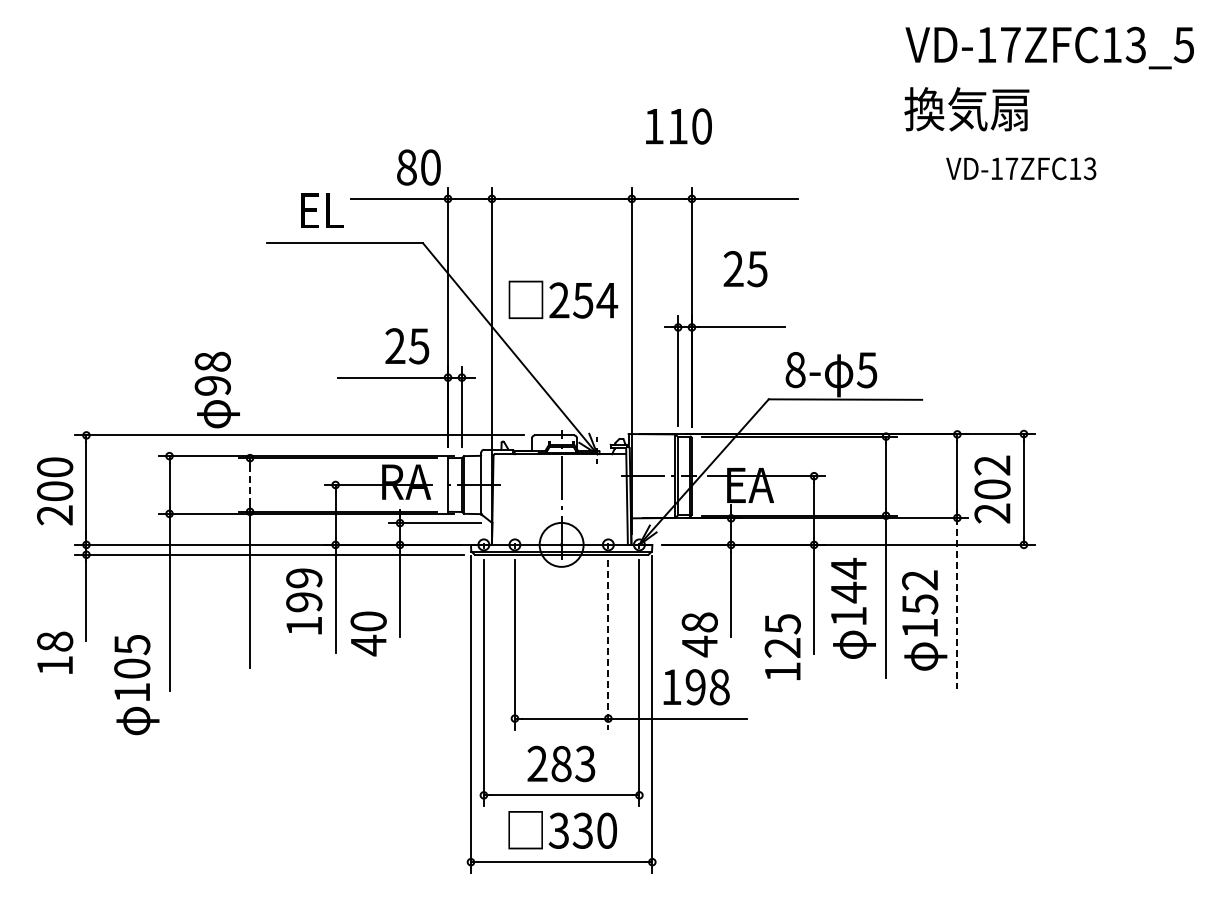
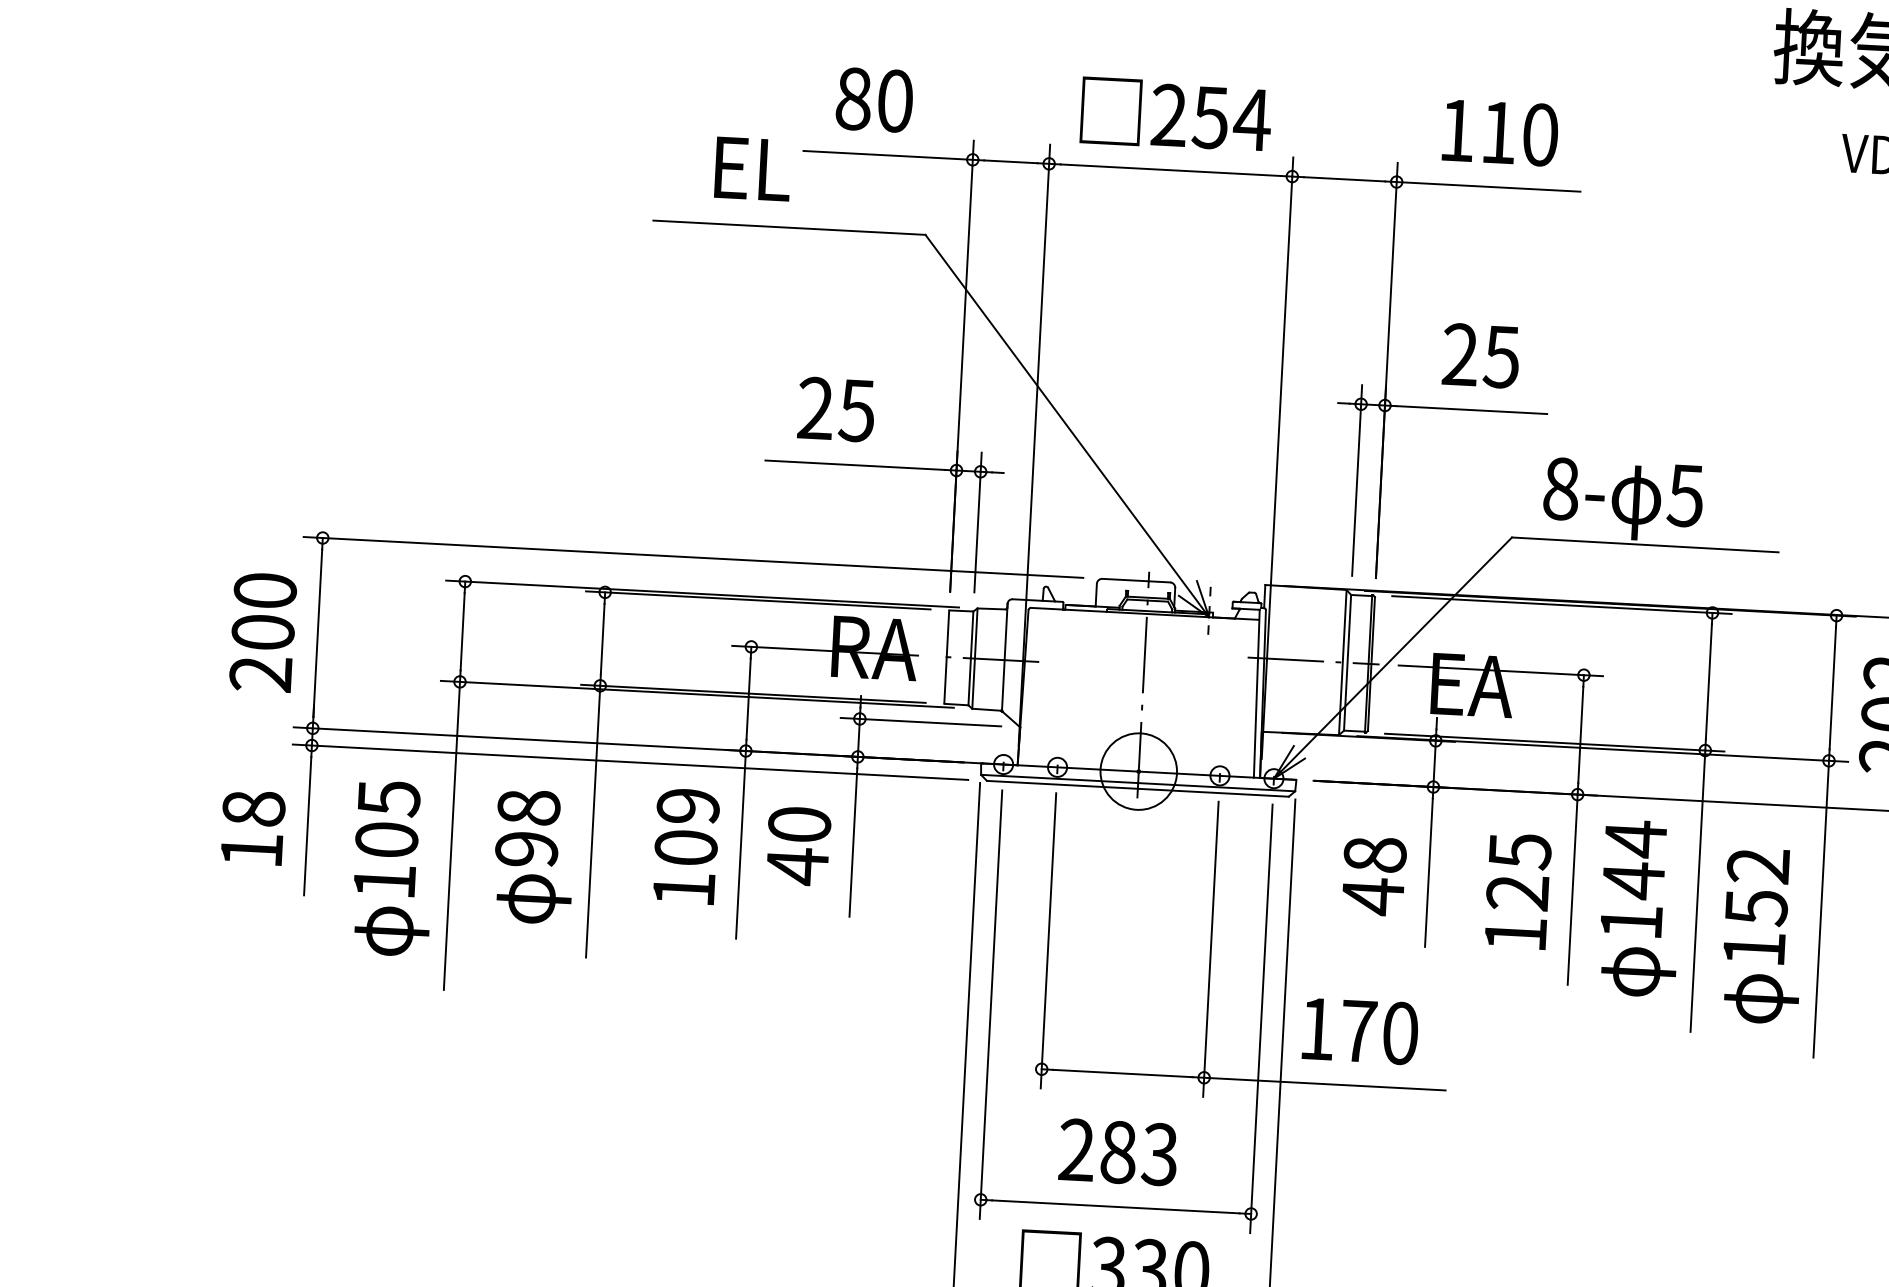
text: (678, 126) -> (1499, 132), moved
text: (418, 167) -> (873, 99), moved
text: (745, 269) -> (1480, 356), moved
text: (563, 299) -> (1176, 114), moved
text: (407, 346) -> (836, 409), moved
text: (216, 389) -> (532, 855), moved
line: (250, 485) -> (603, 640), dashed -> solid
text: (304, 602) -> (686, 848), 199 -> 109
line: (957, 603) -> (1821, 909), dashed -> solid
text: (368, 633) -> (798, 845), moved
text: (699, 634) -> (1373, 875), moved
line: (608, 644) -> (1211, 948), dashed -> solid
text: (782, 646) -> (1517, 890), moved
text: (55, 652) -> (253, 827), moved
text: (136, 685) -> (392, 869), moved
text: (707, 687) -> (1379, 1032), 198 -> 170

